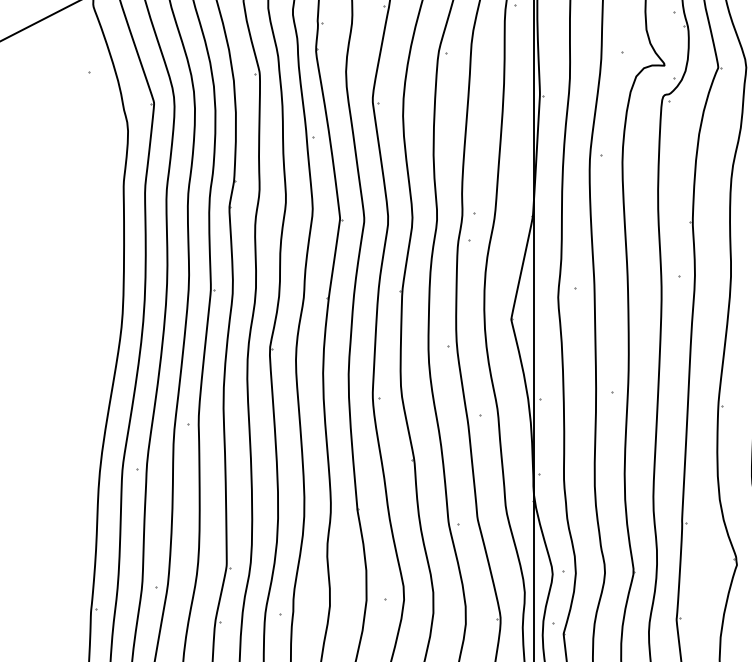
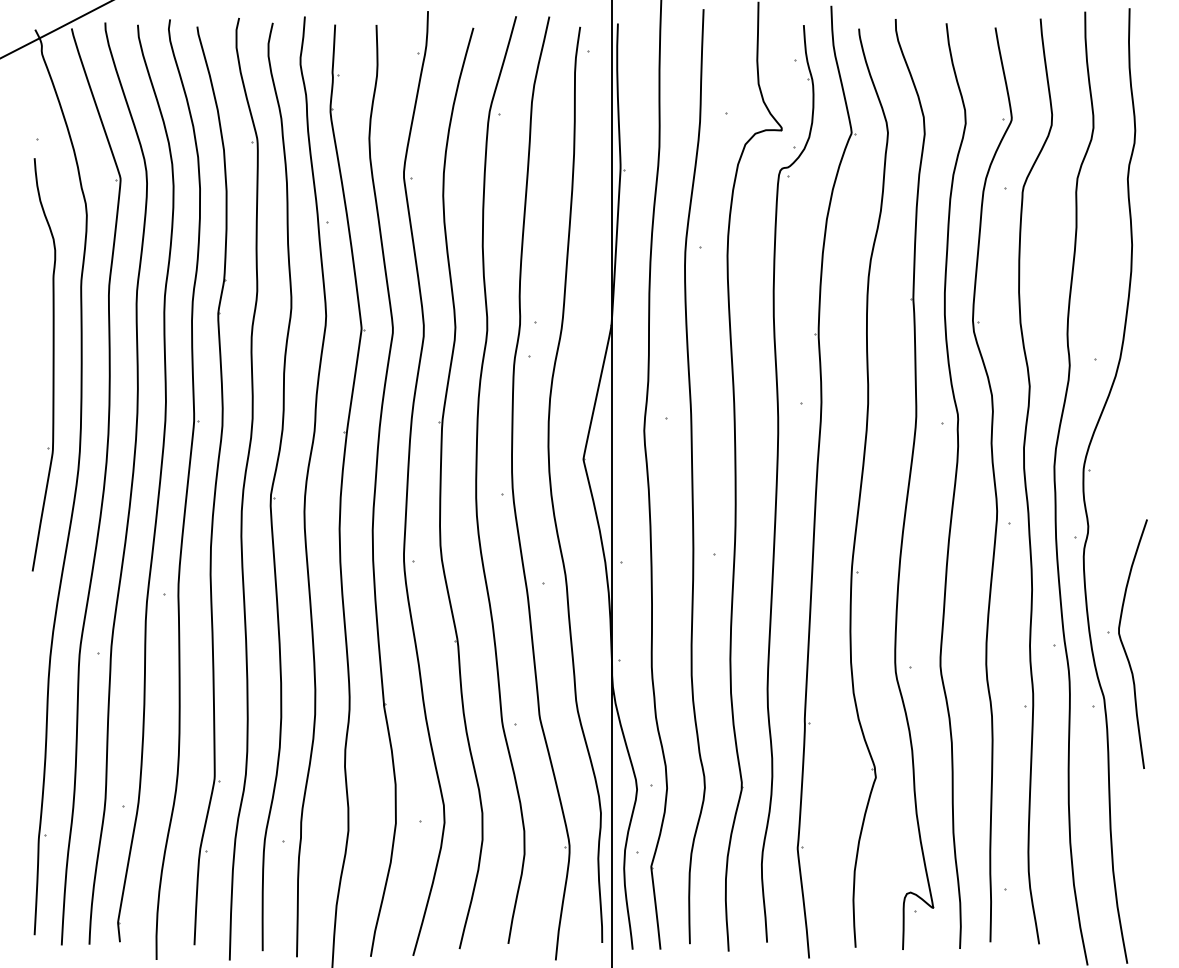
part: (101, 246) -> (52, 364), added

